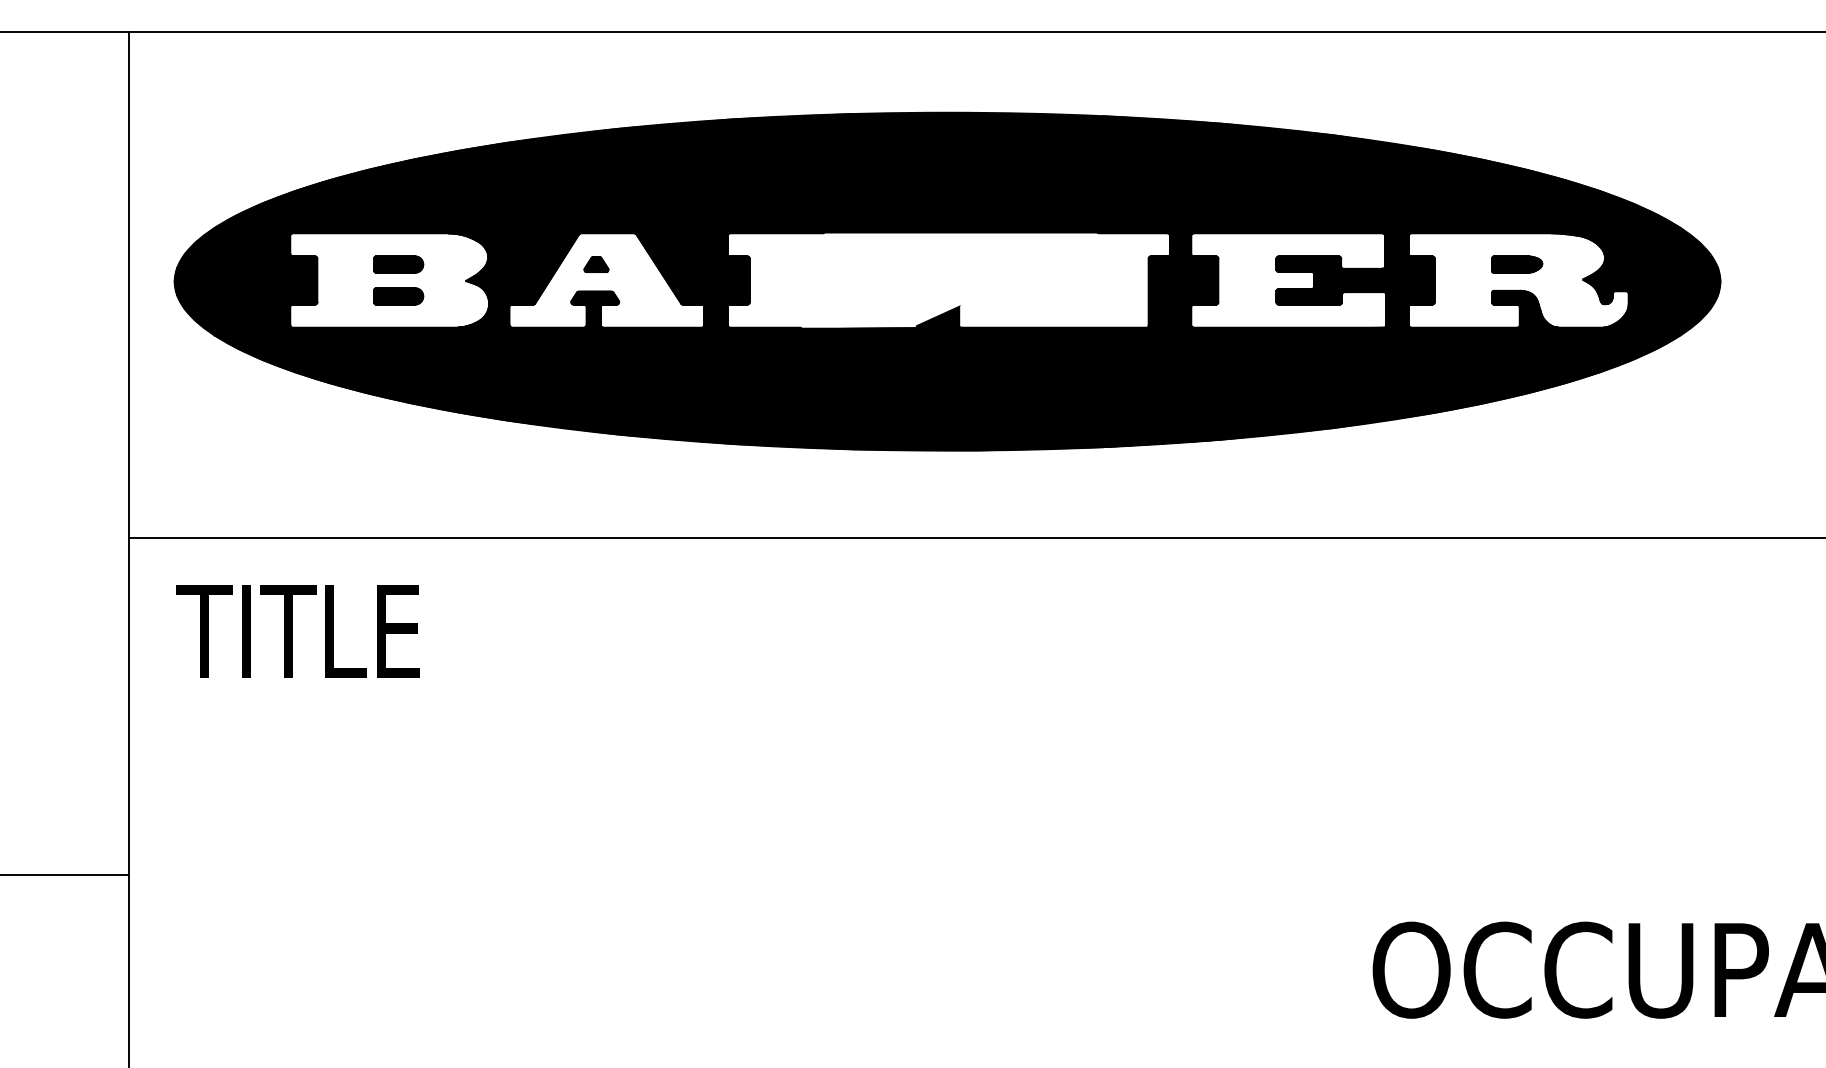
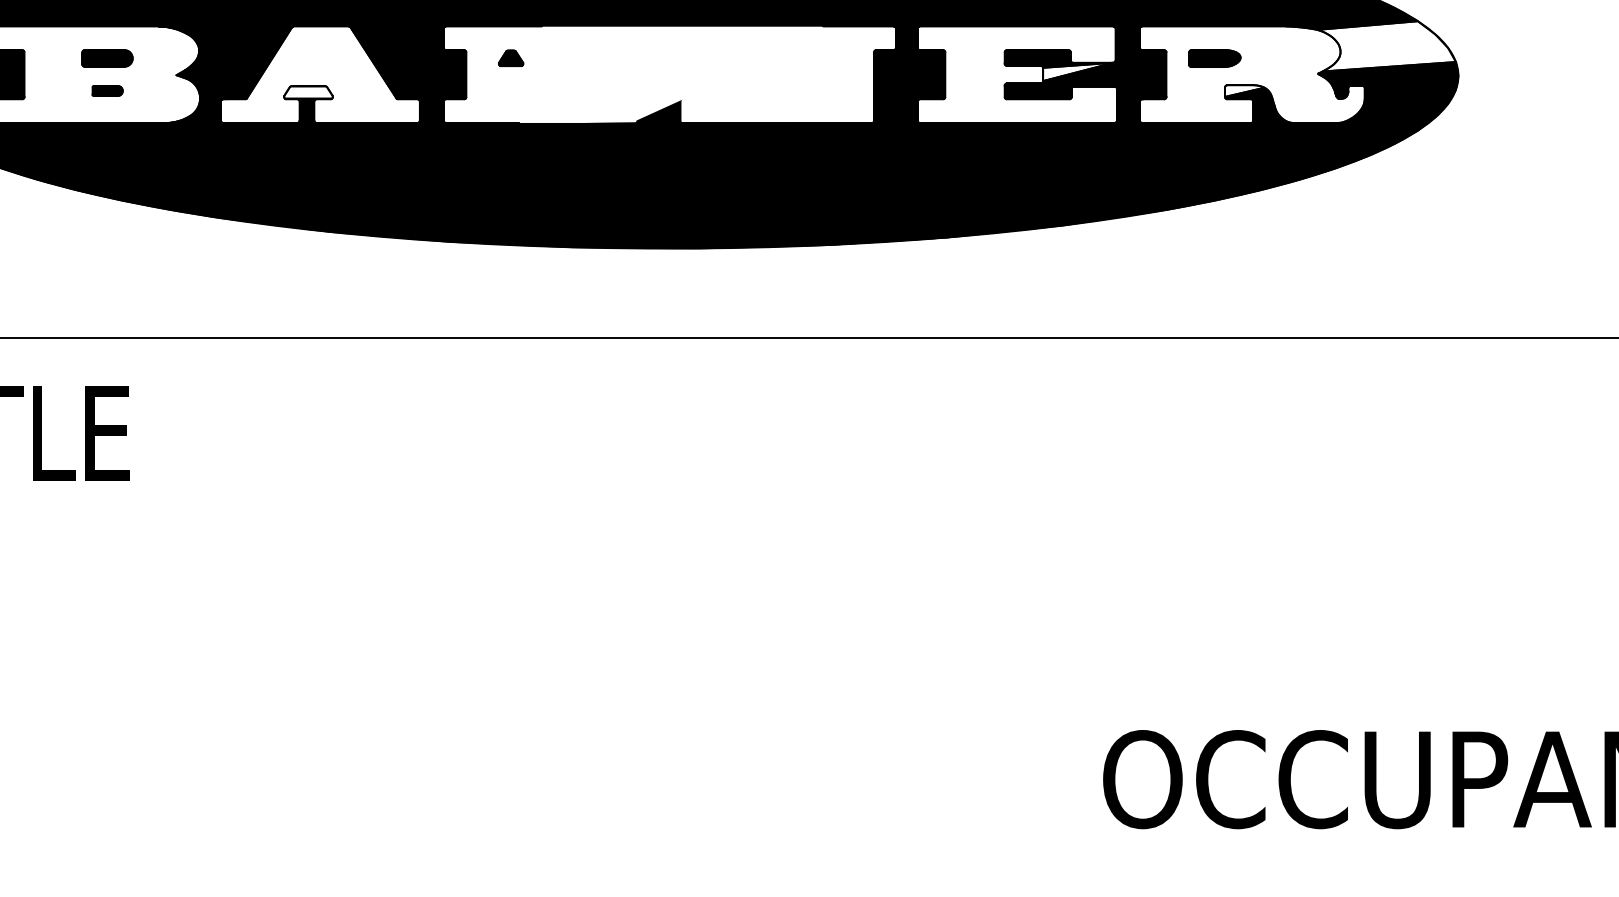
fill: (1649, 252) -> (1385, 46), removed
part: (596, 264) -> (511, 58), moved
part: (1517, 264) -> (1215, 58), moved
fill: (1348, 277) -> (1078, 71), removed
part: (398, 296) -> (107, 91), size x0.6
fill: (1511, 296) -> (1244, 91), removed
fill: (595, 297) -> (308, 92), removed

